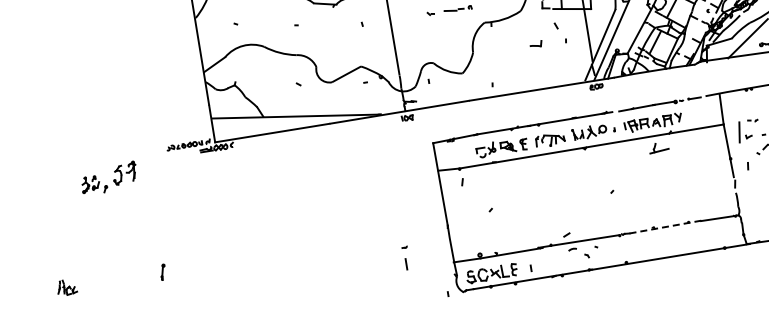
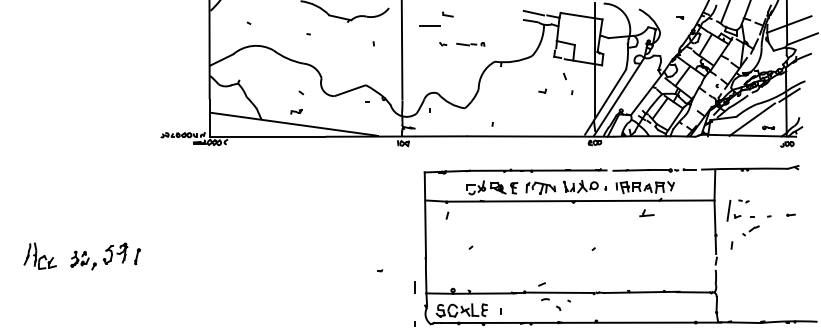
part: (536, 43) -> (542, 90), size x0.62
part: (296, 103) -> (296, 111), added
part: (658, 148) -> (646, 213), size x0.71
part: (109, 178) -> (99, 256), moved
line: (666, 227) -> (641, 292), dashed -> solid
line: (405, 264) -> (414, 287), moved
part: (66, 286) -> (39, 255), size x1.67

